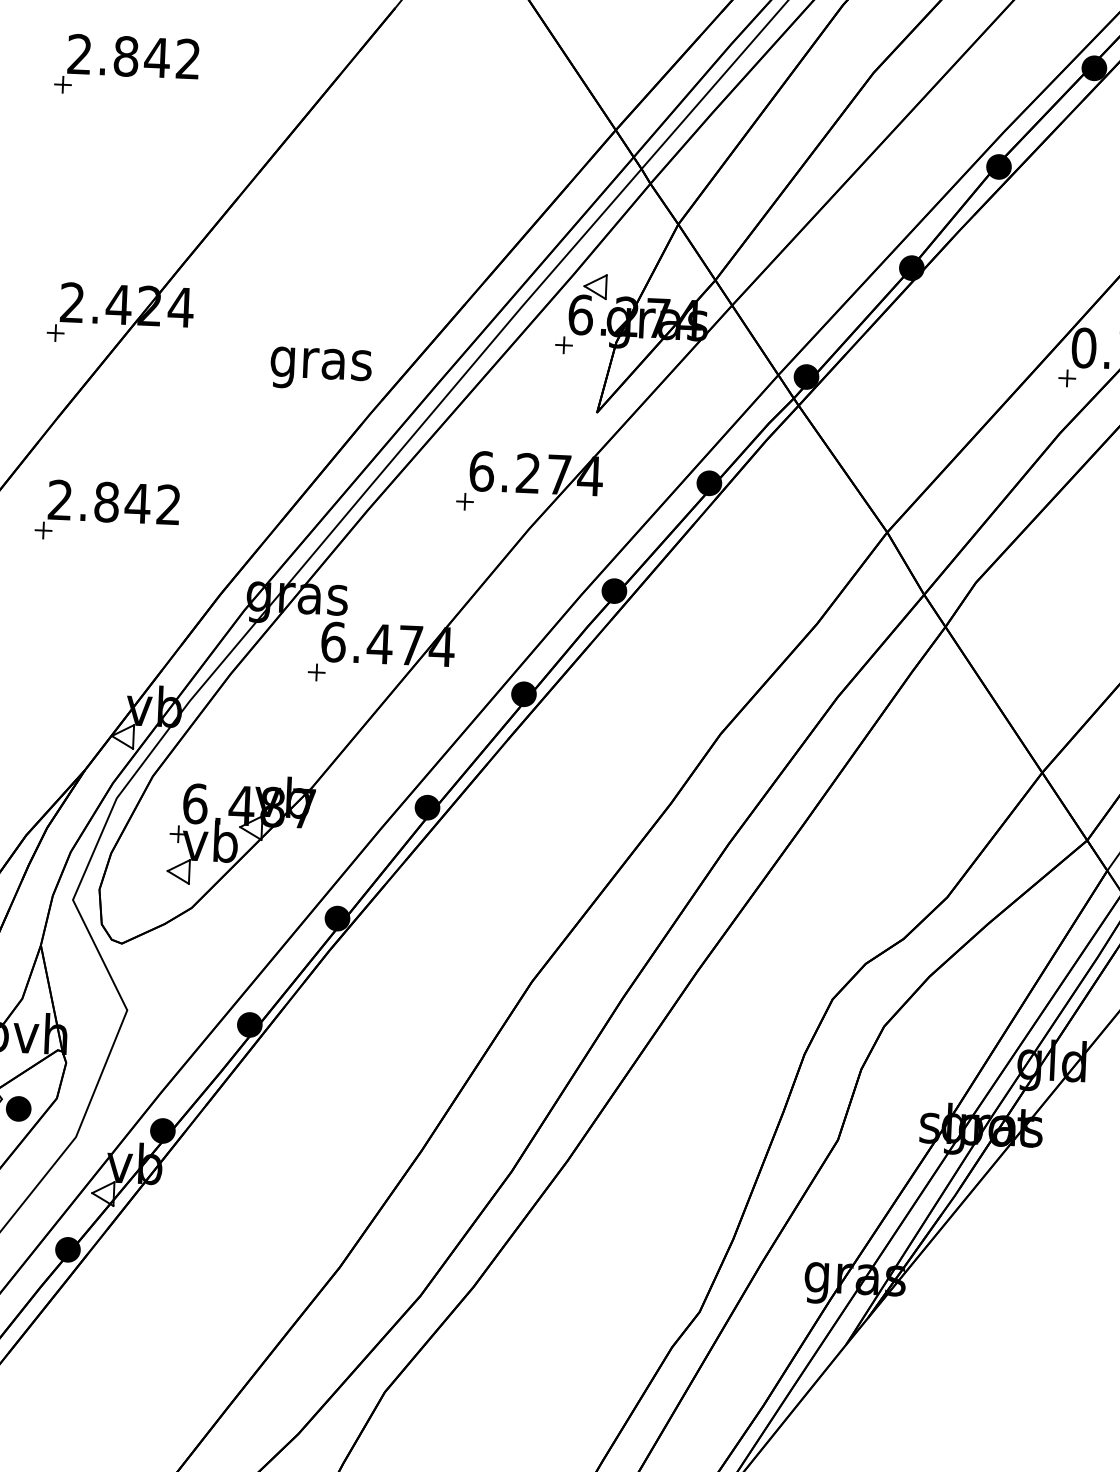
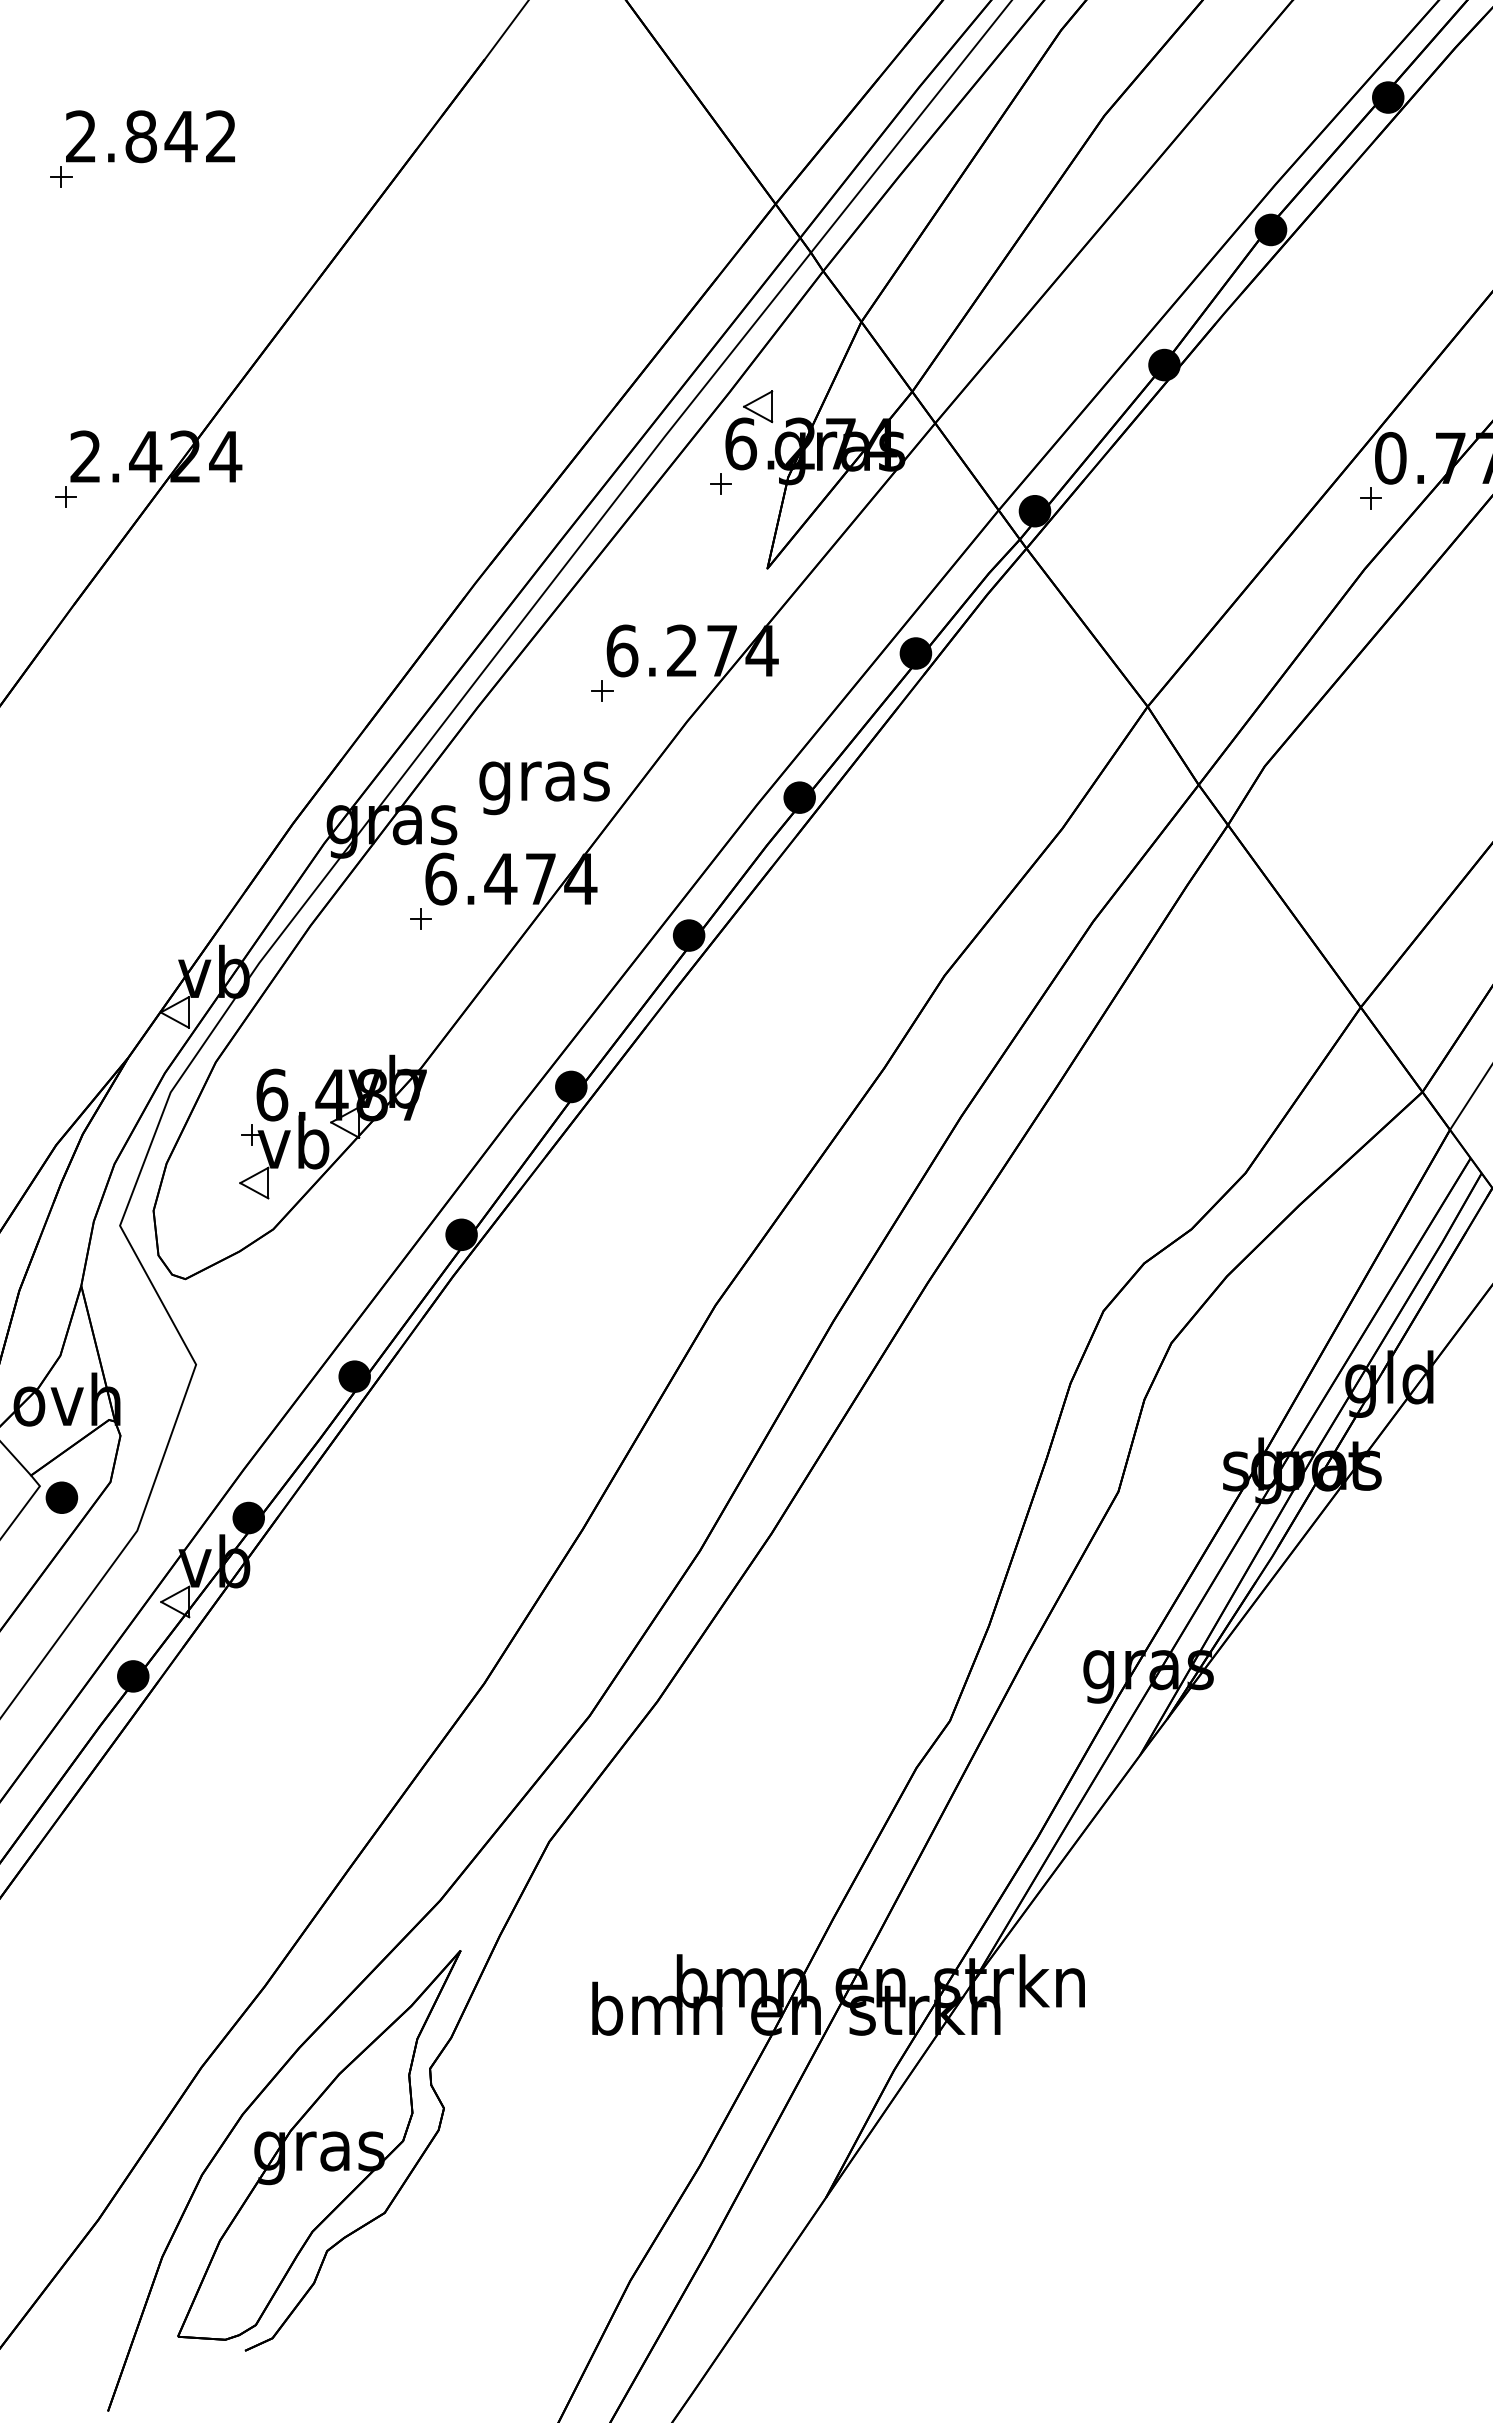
text: (321, 369) -> (544, 788), moved
part: (107, 511) -> (142, 723), removed

